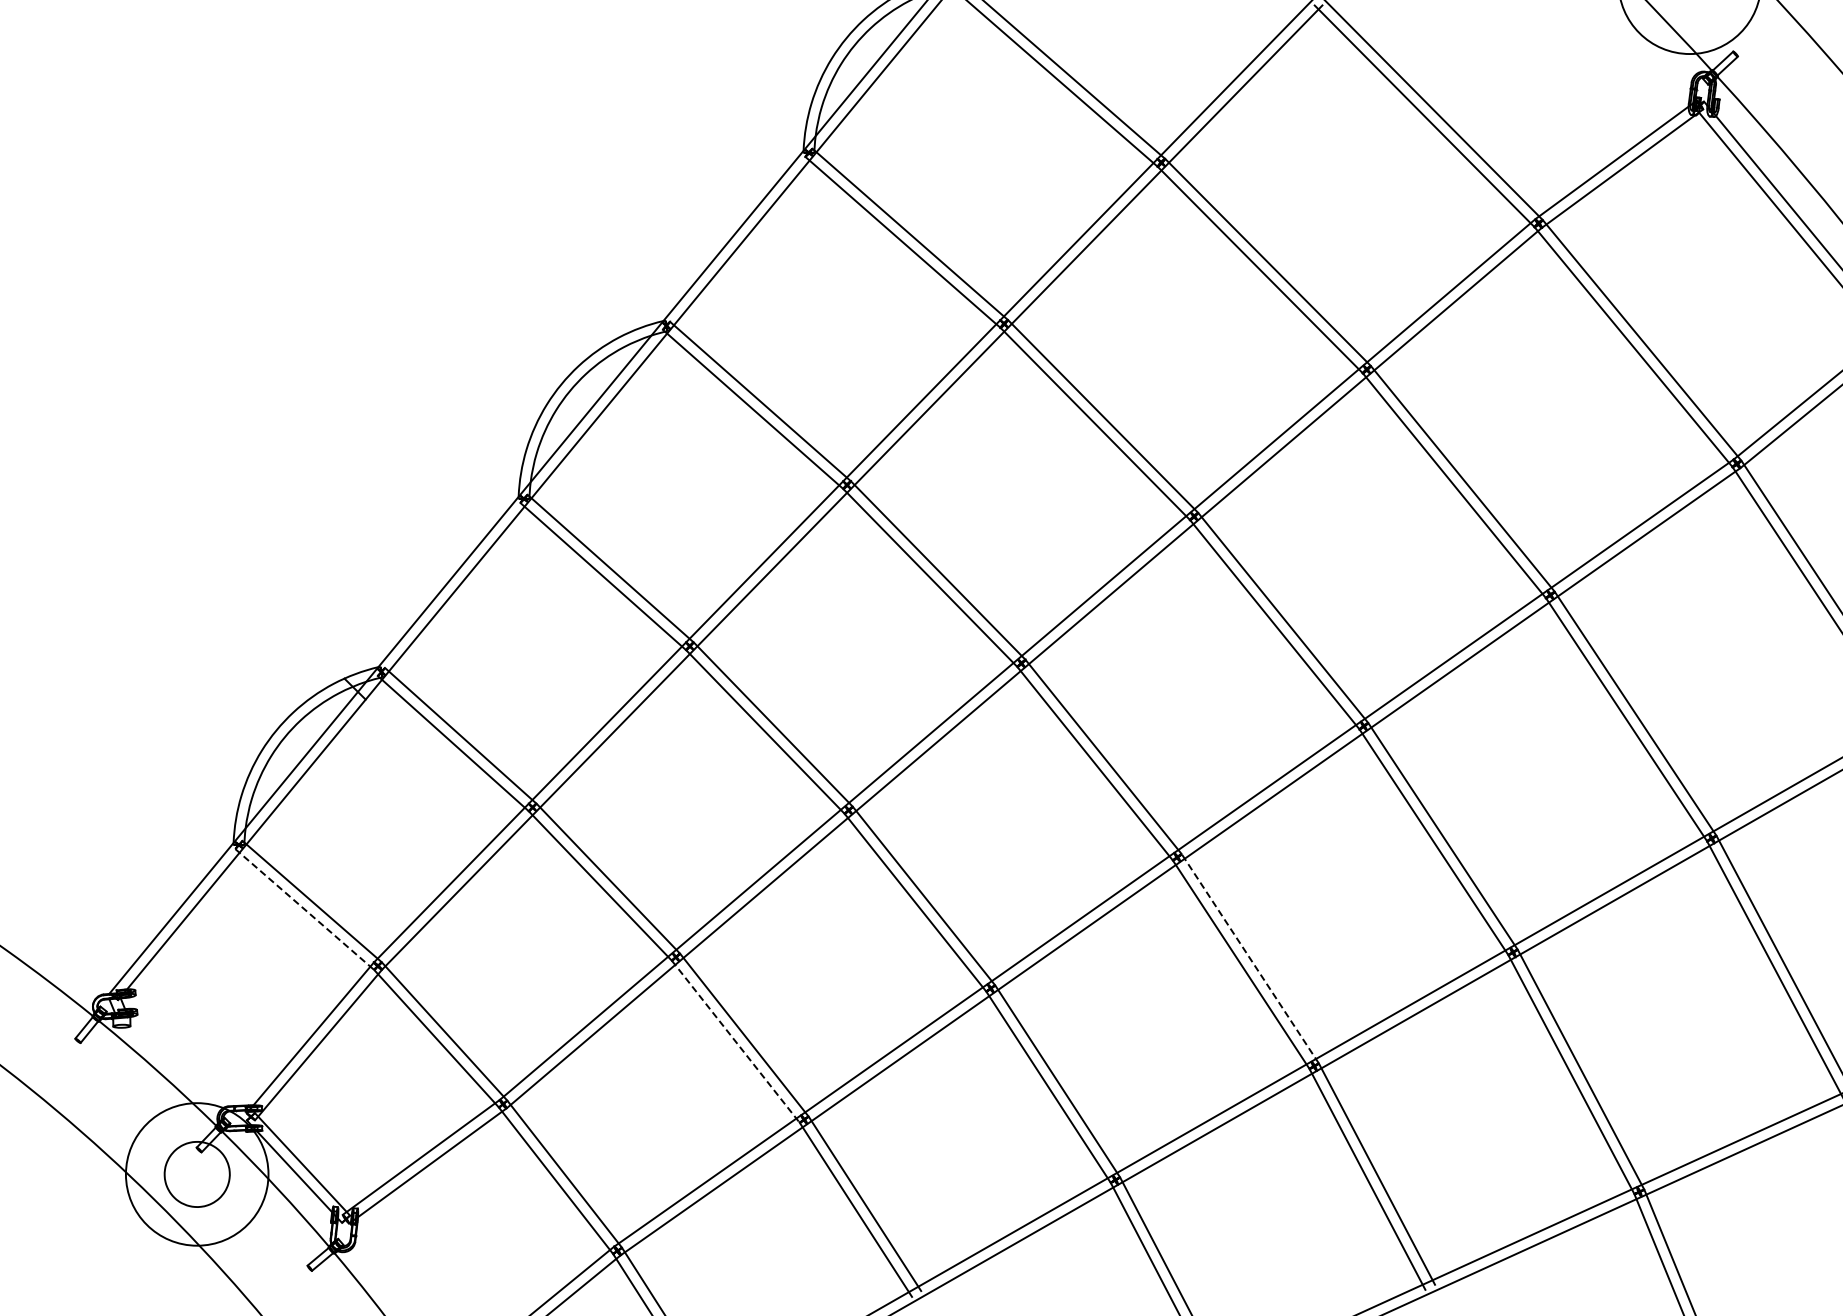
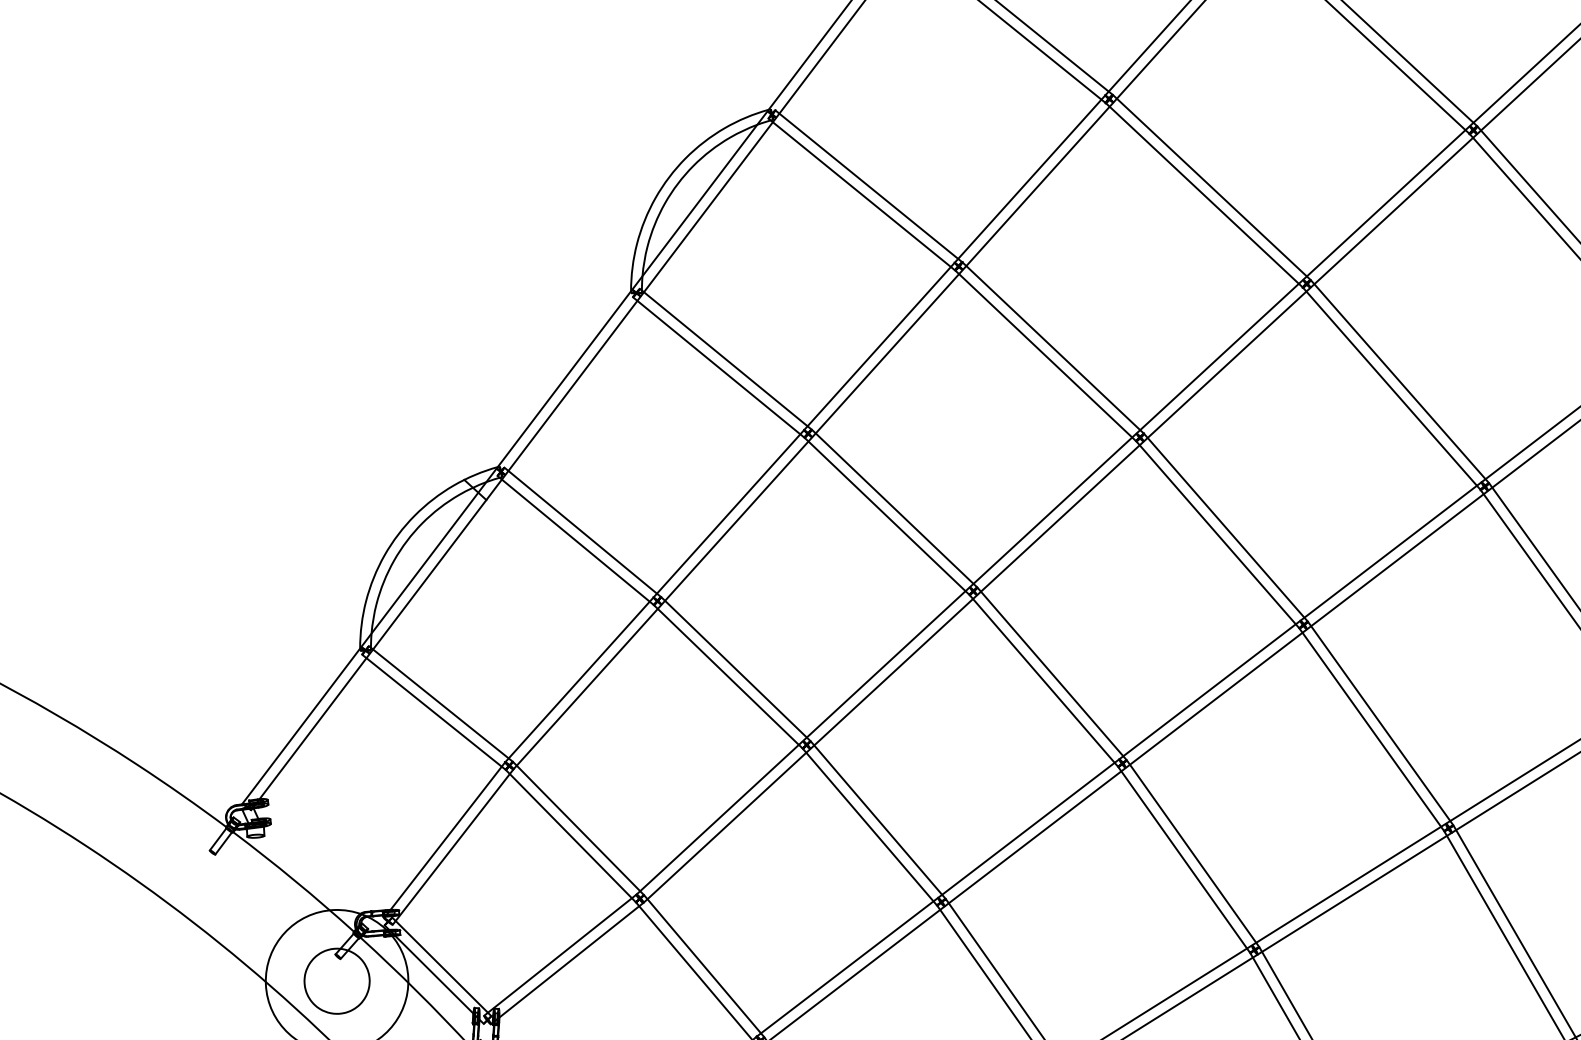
line: (305, 909) -> (434, 712), dashed -> solid
line: (1250, 958) -> (1380, 723), dashed -> solid
line: (736, 1042) -> (870, 827), dashed -> solid

